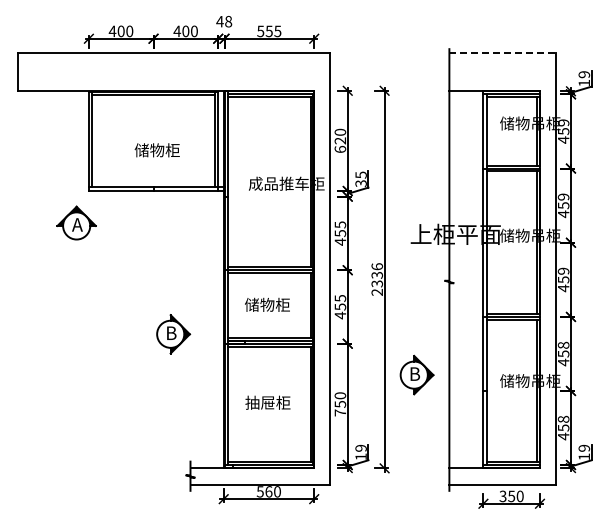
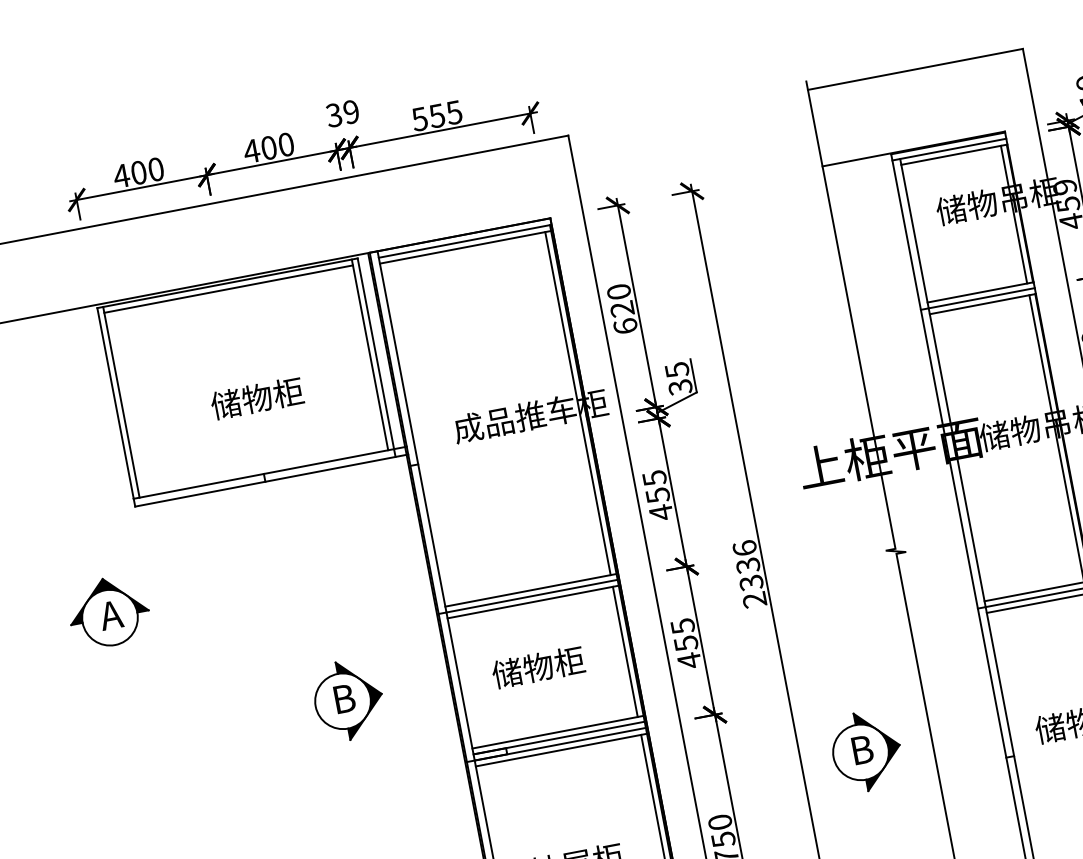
text: (224, 21) -> (343, 113), 48 -> 39
line: (503, 52) -> (916, 68), dashed -> solid
part: (76, 222) -> (108, 610), moved
part: (173, 334) -> (348, 700), moved

